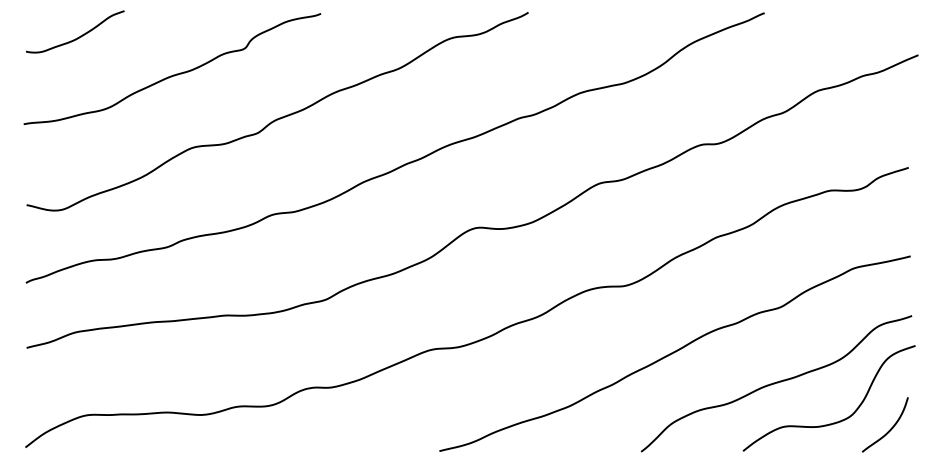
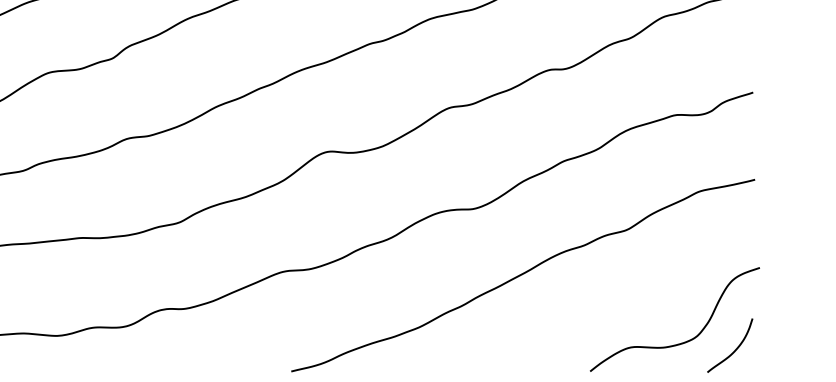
curve: (776, 383) -> (623, 304), removed

